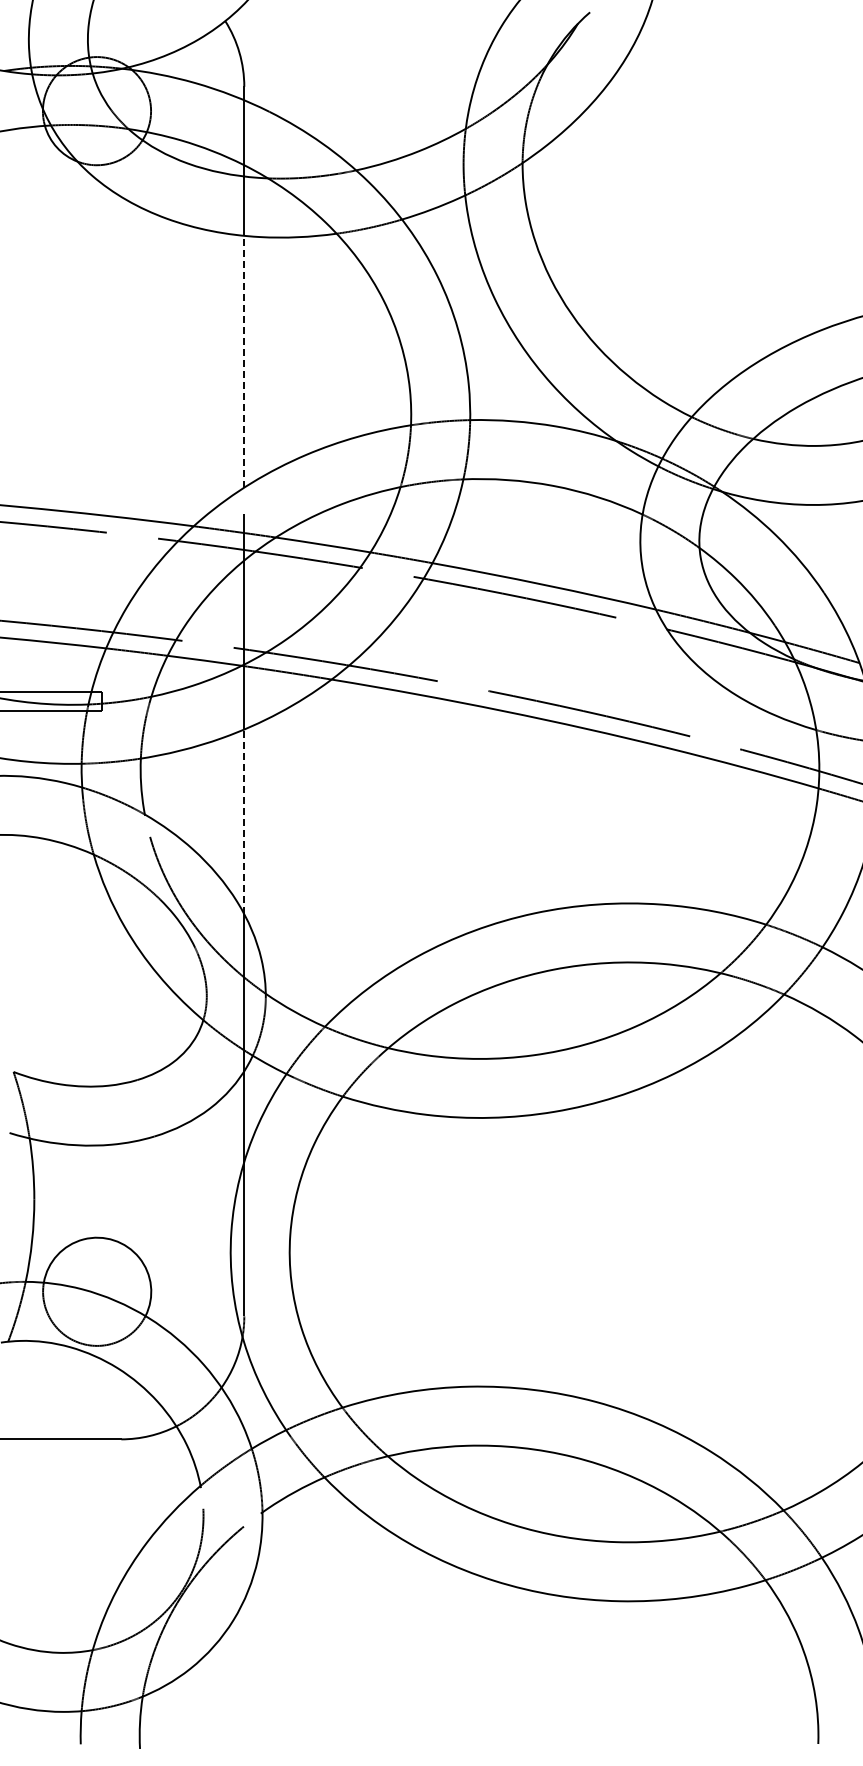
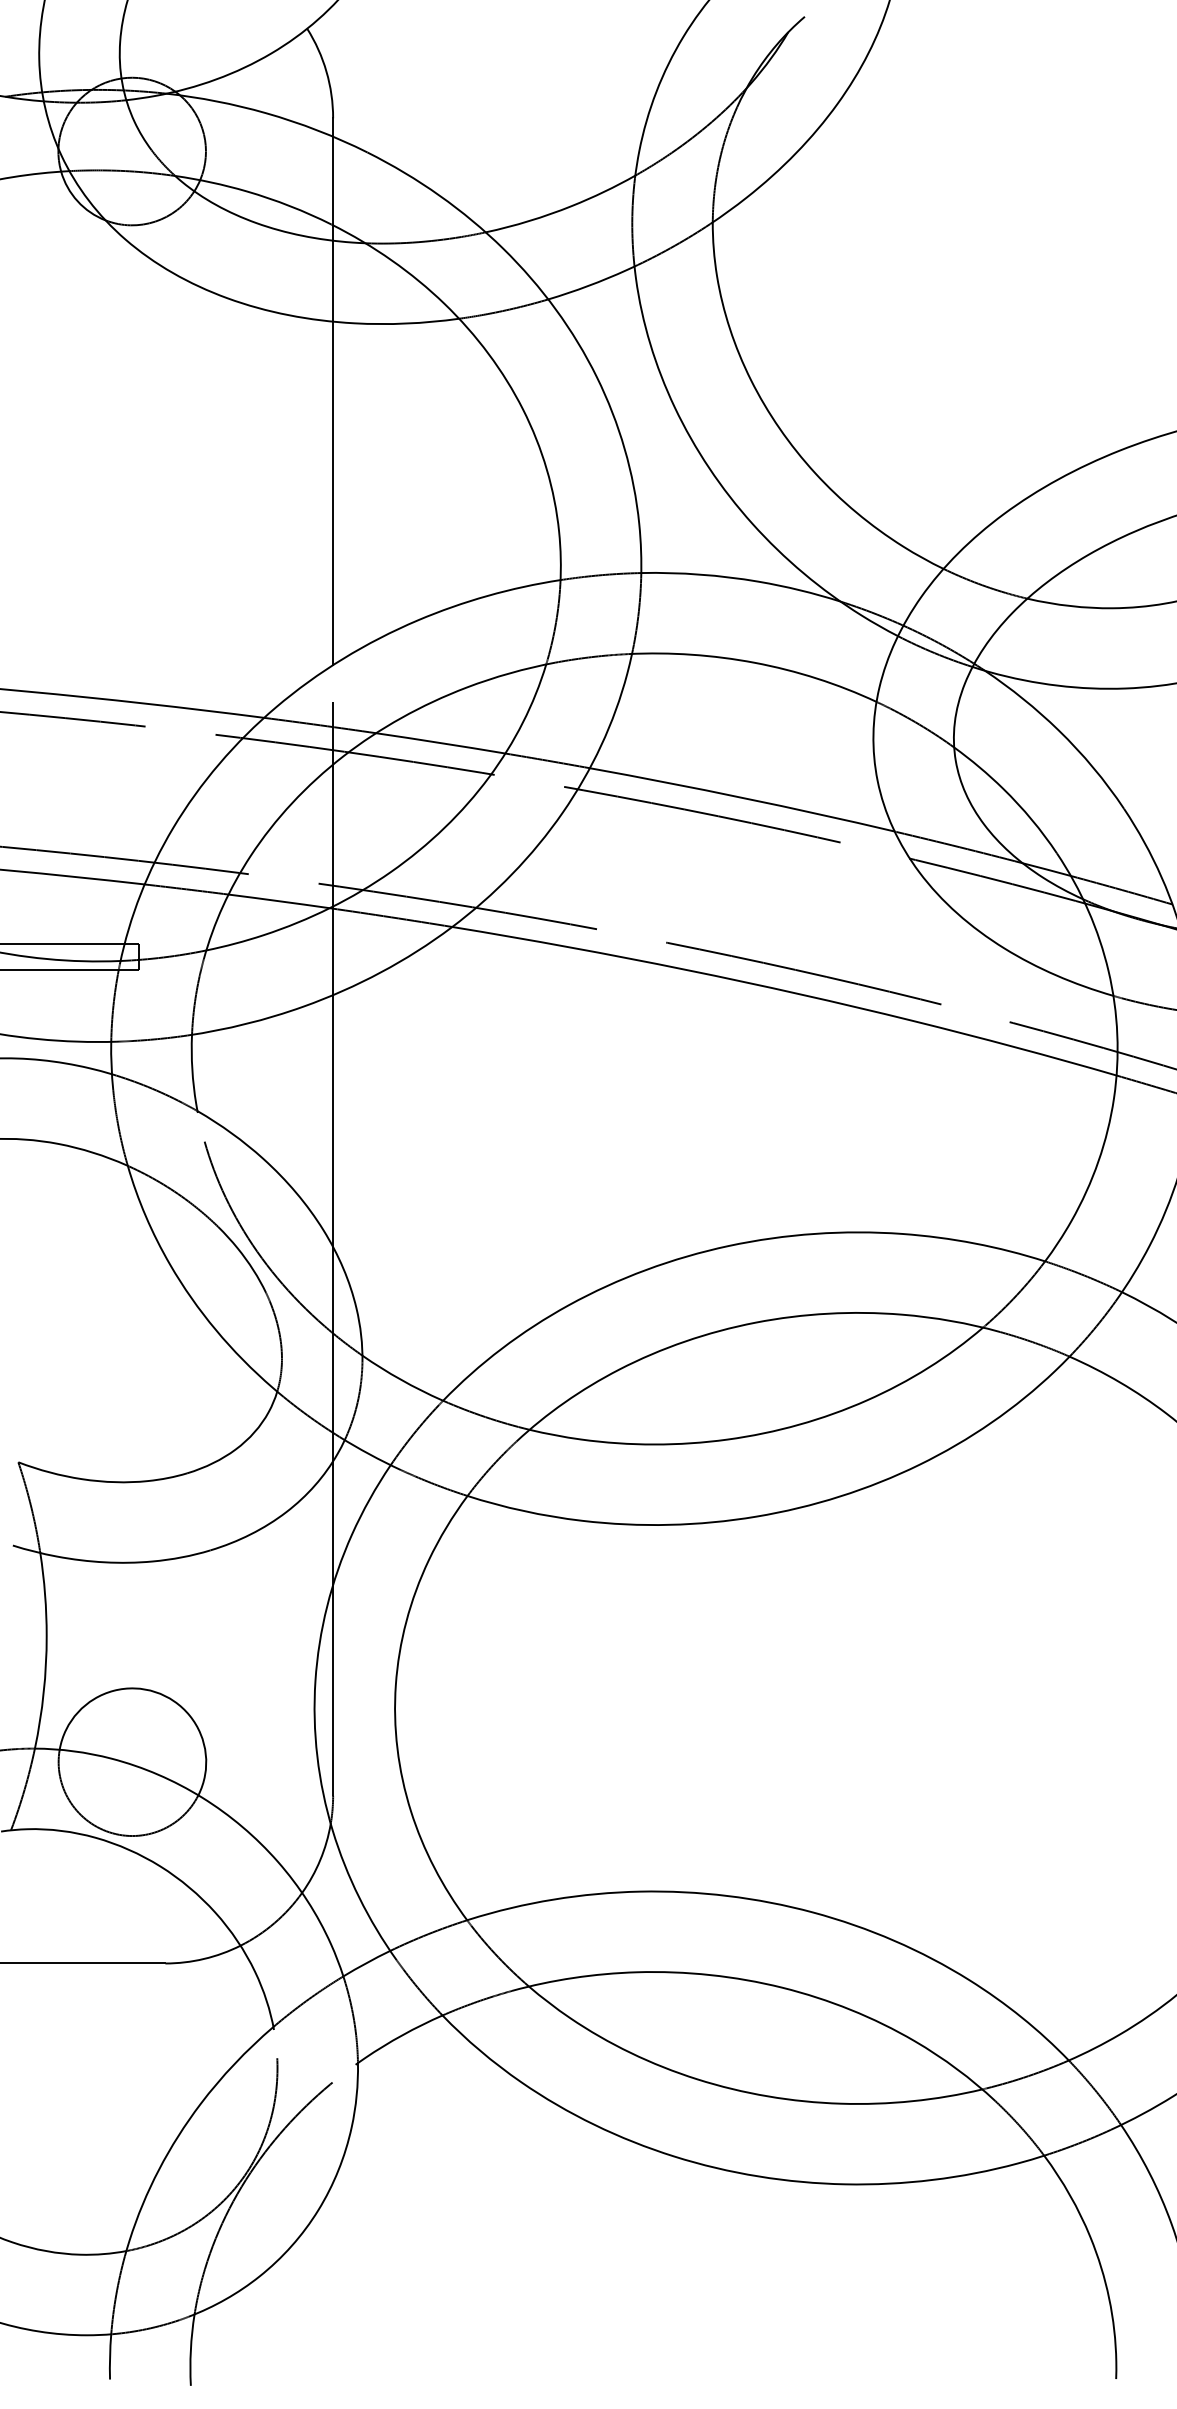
line: (244, 361) -> (333, 493), dashed -> solid
line: (244, 821) -> (333, 1120), dashed -> solid

